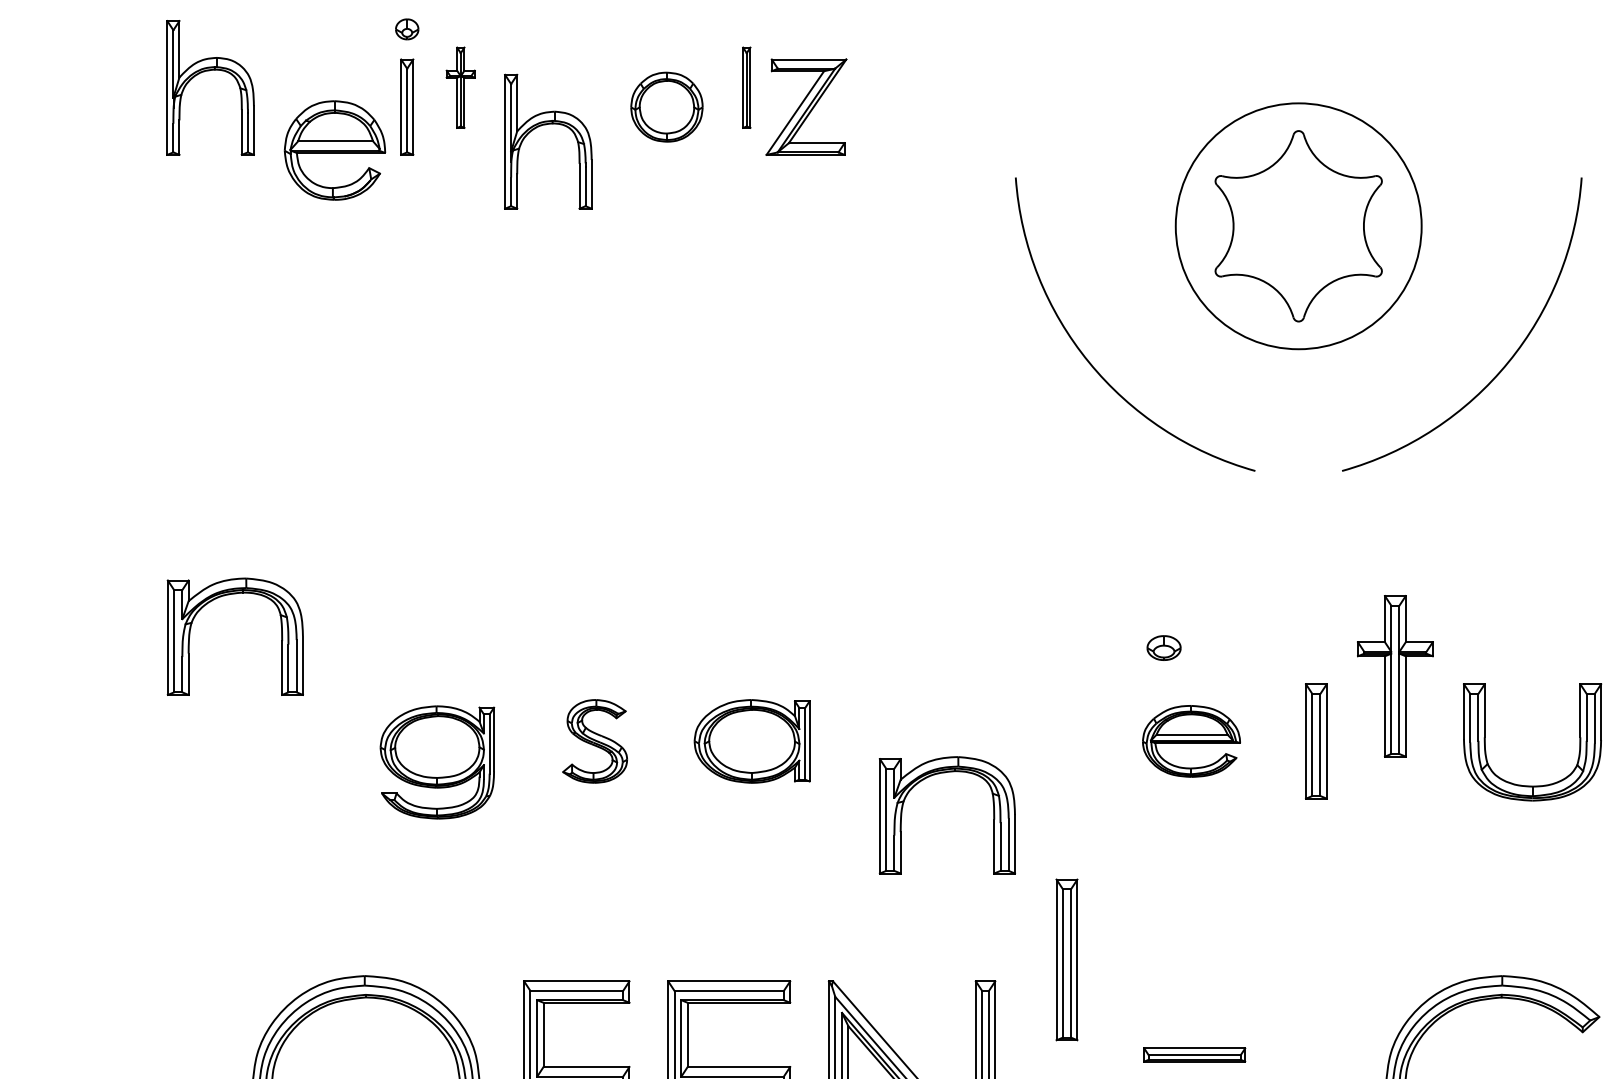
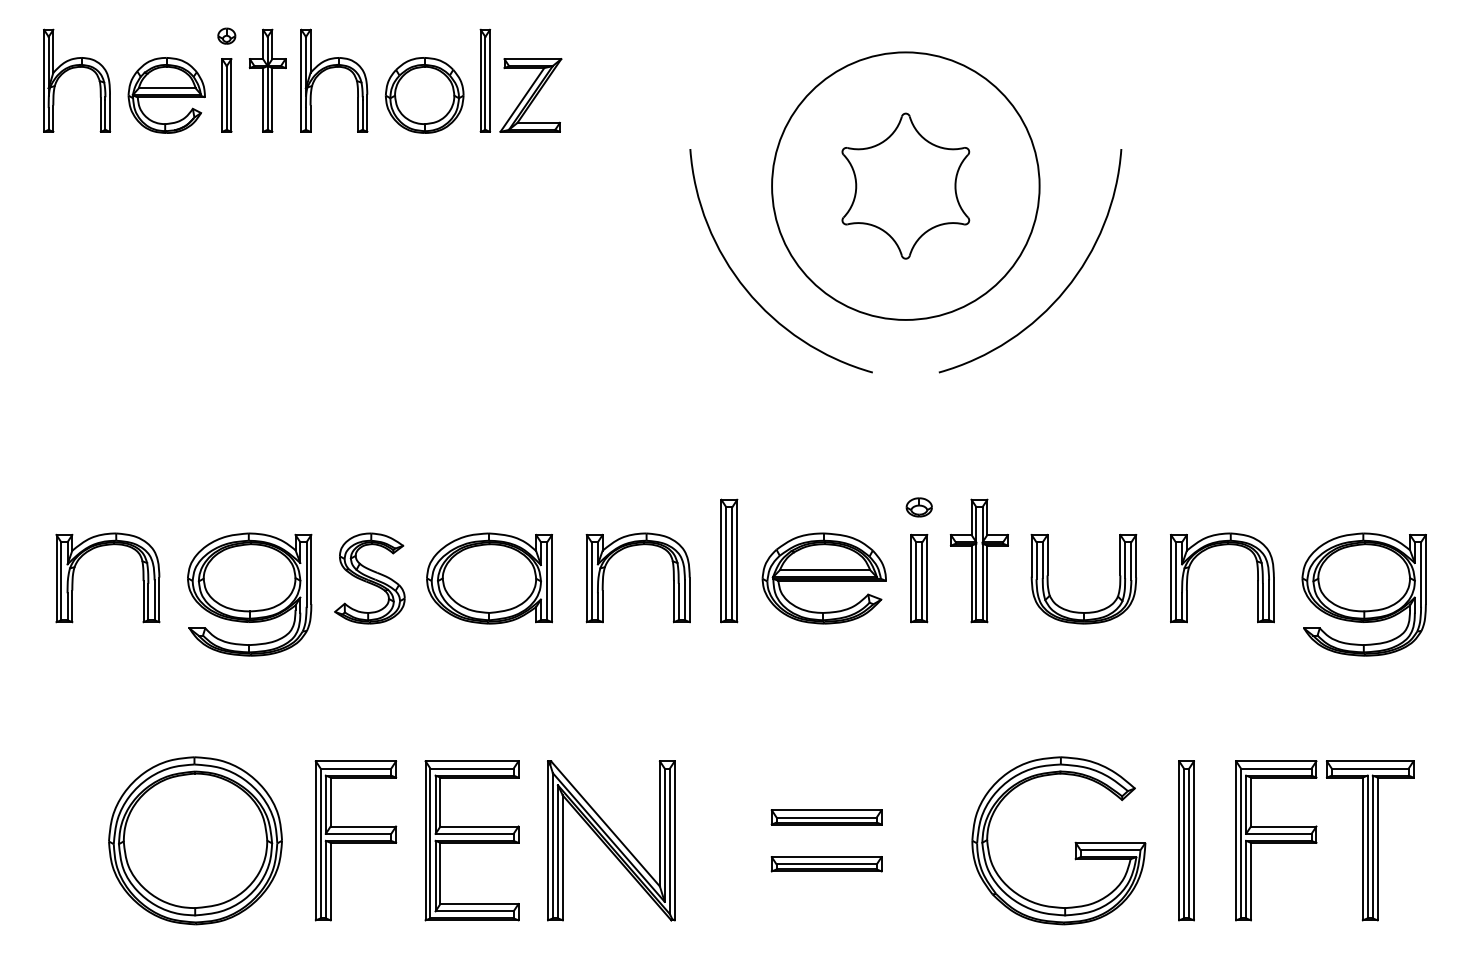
part: (460, 87) -> (267, 80), size x1.67
part: (746, 87) -> (485, 80), size x1.67
part: (666, 107) -> (424, 95), size x1.43
part: (547, 125) -> (333, 68), moved
part: (334, 150) -> (166, 95), moved
circle: (1298, 225) -> (905, 185), size x1.43
part: (220, 598) -> (96, 548), moved
part: (1163, 648) -> (918, 507), moved
part: (1394, 675) -> (978, 560), moved
part: (594, 741) -> (369, 578), size x1.43
part: (752, 741) -> (489, 578), size x1.43
part: (1190, 741) -> (823, 578), size x1.67
part: (437, 762) -> (249, 594), size x1.43
part: (926, 779) -> (622, 550), moved
part: (1067, 959) -> (729, 560), moved
part: (1194, 1055) -> (826, 817), size x1.43

